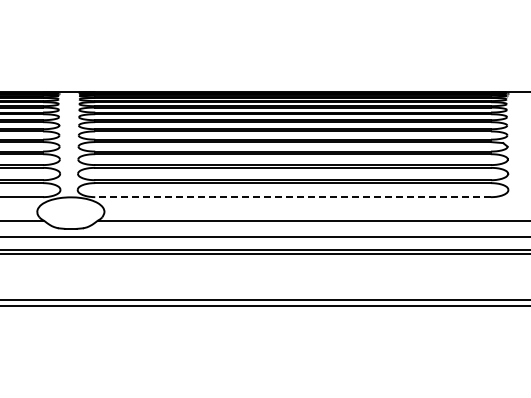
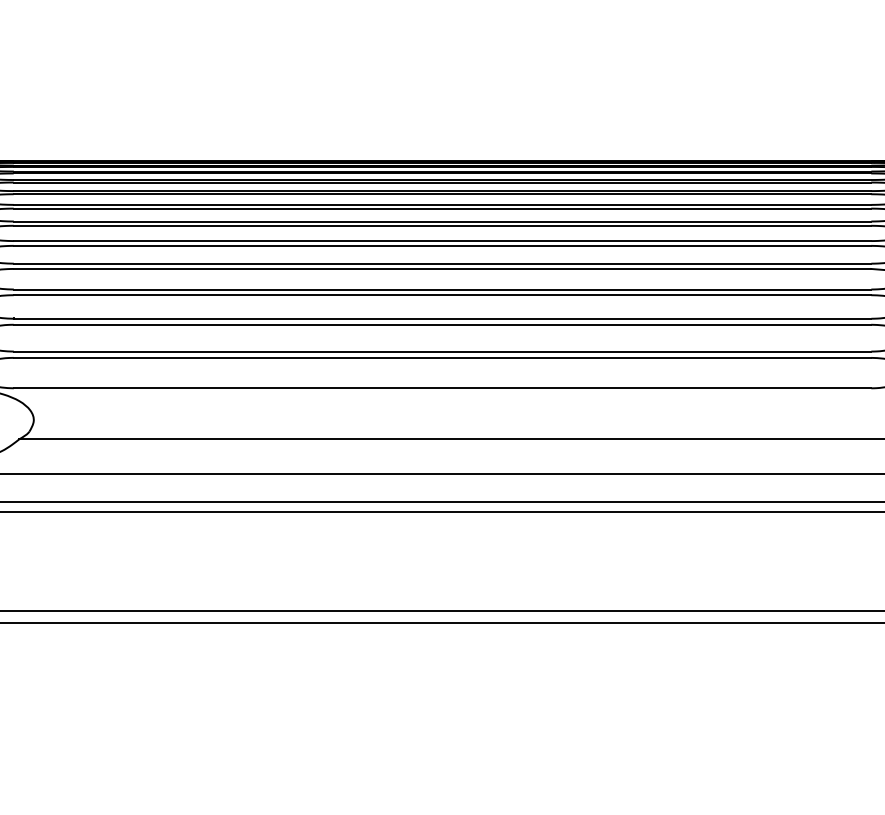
line: (293, 197) -> (443, 389), dashed -> solid

